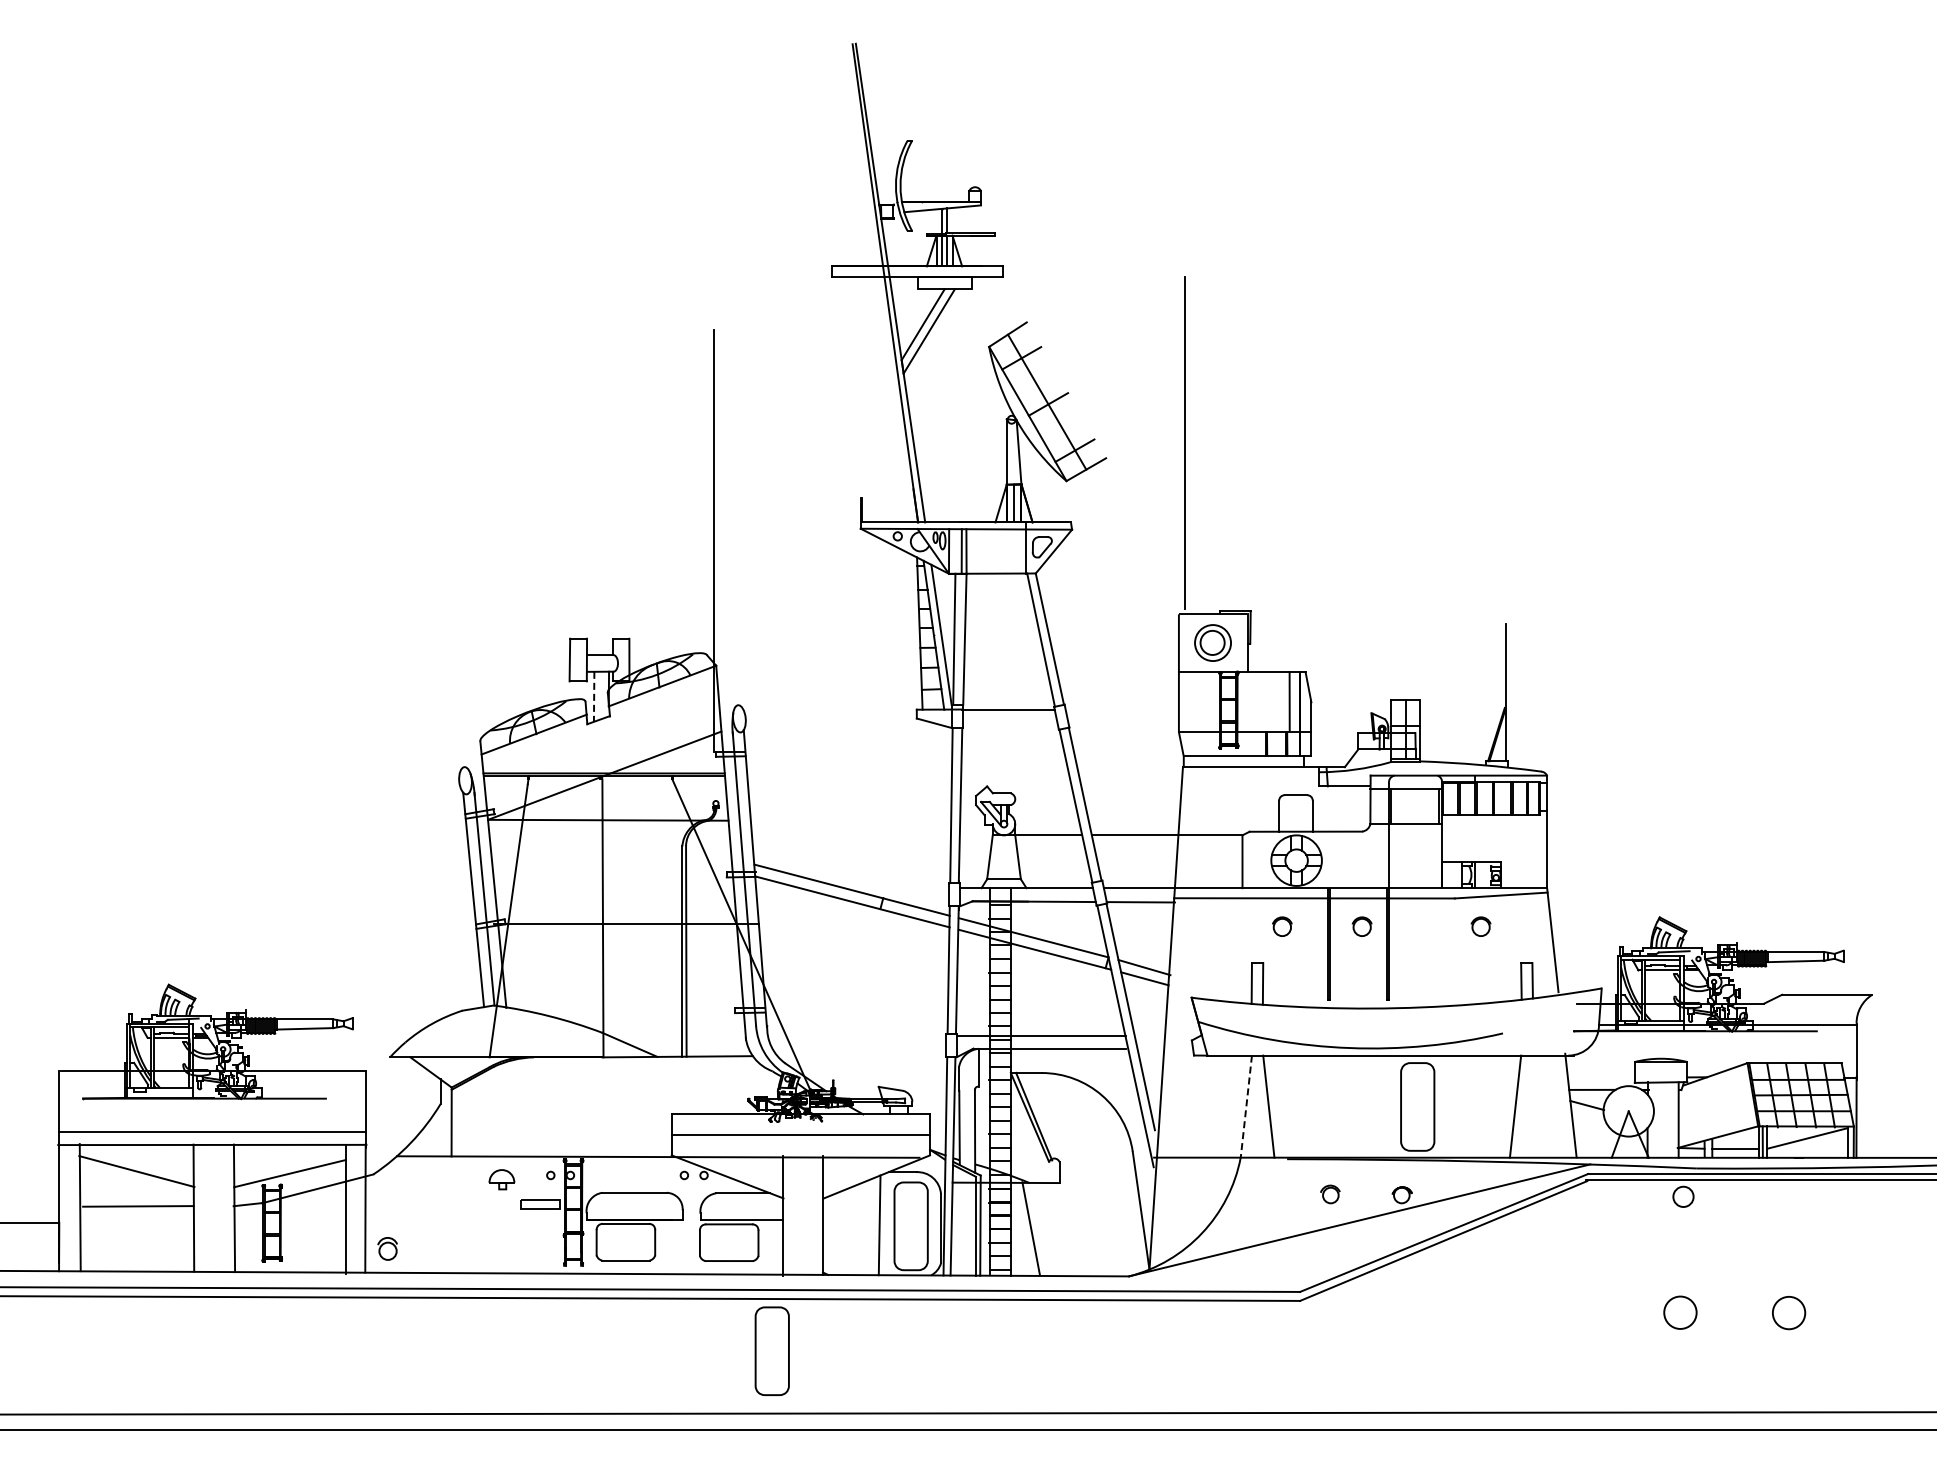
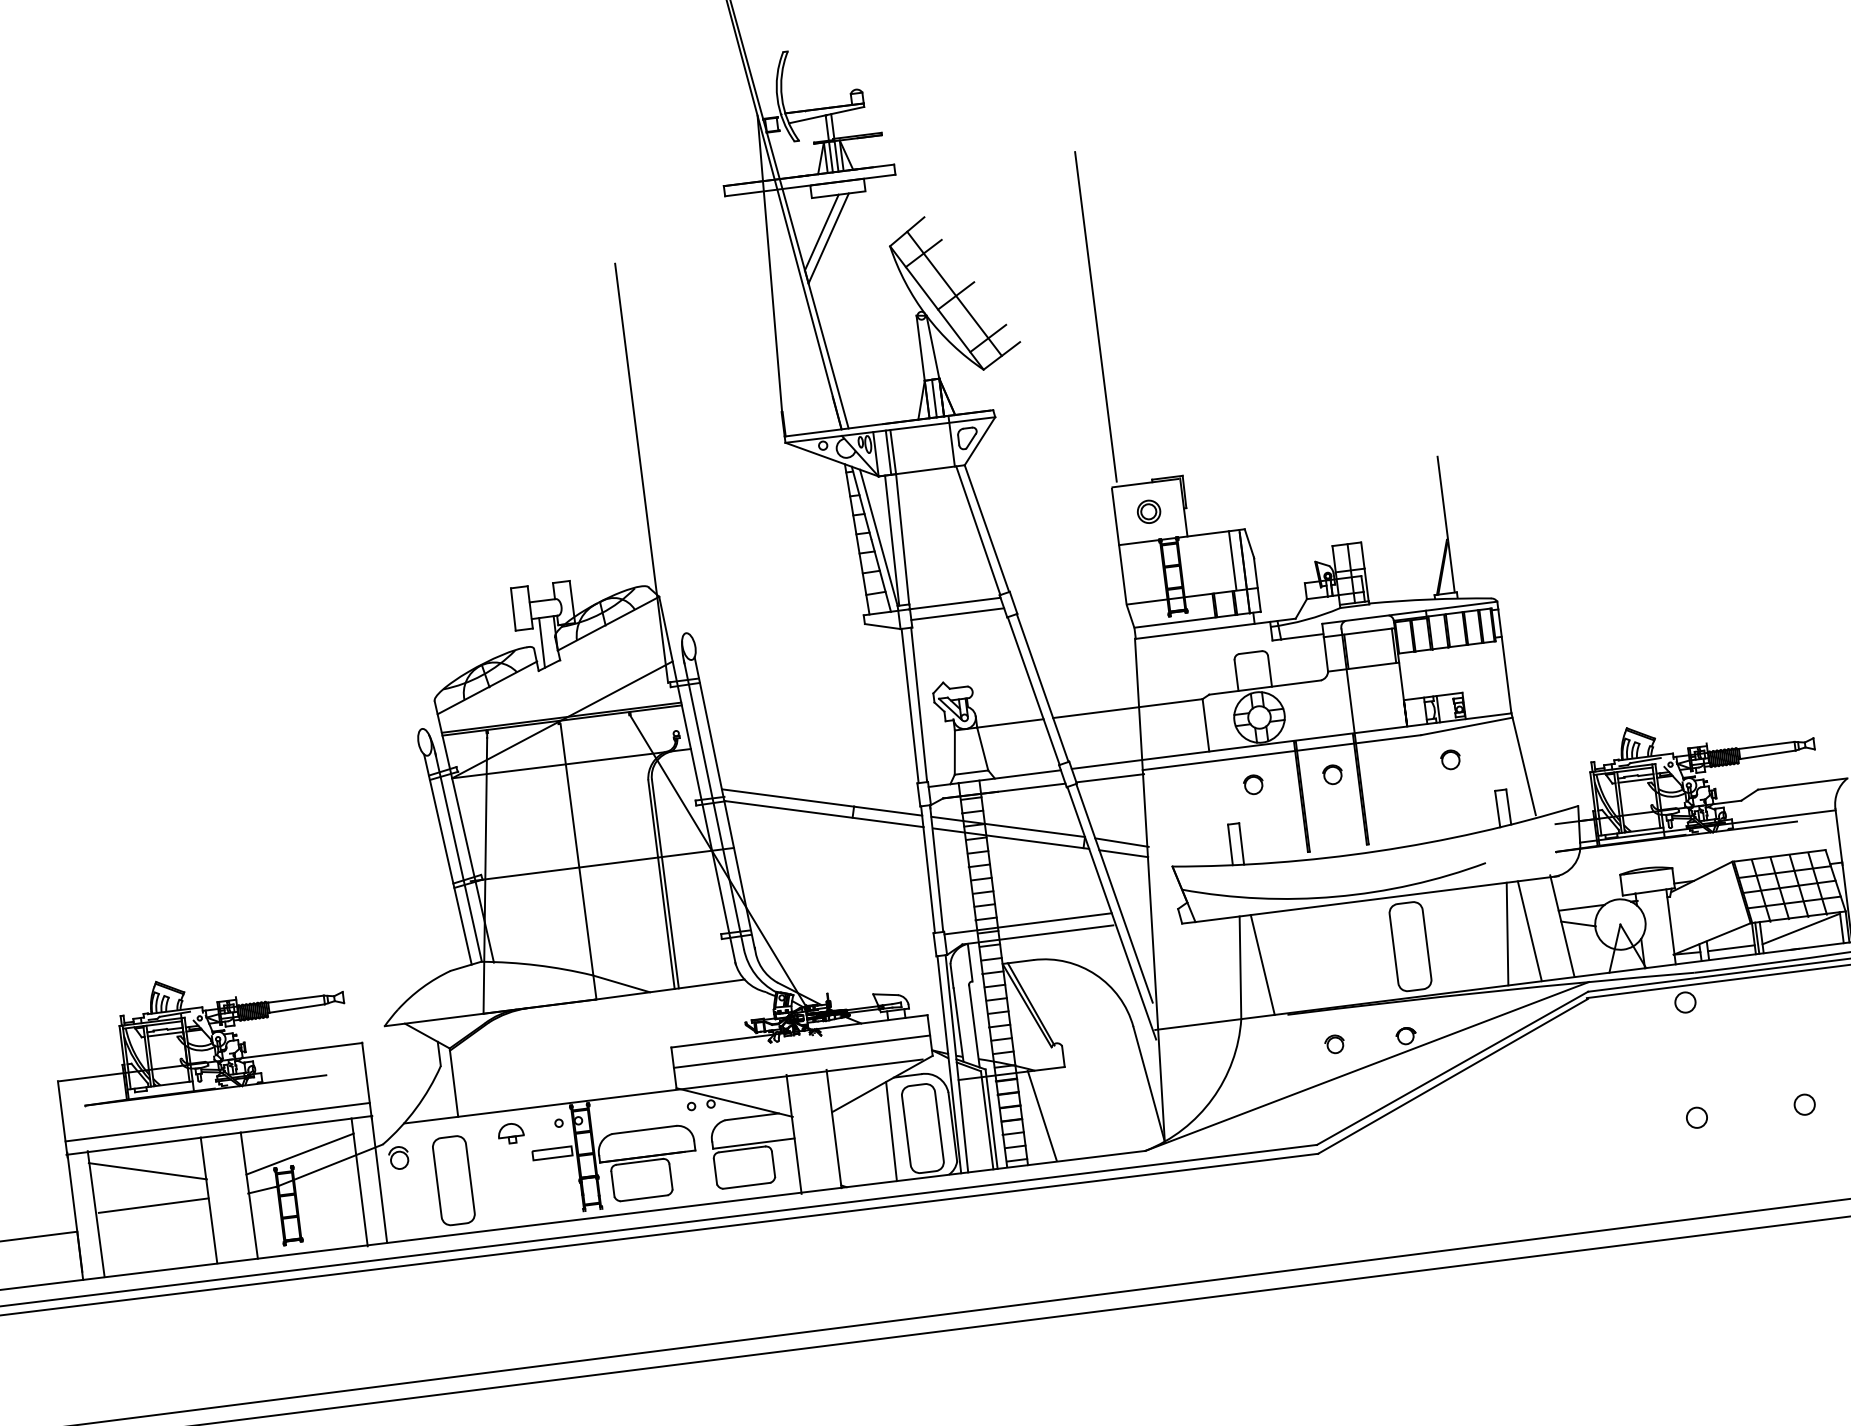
line: (867, 348) -> (769, 263), added
part: (1212, 642) -> (1148, 511), size x0.62
line: (594, 696) -> (542, 642), dashed -> solid
line: (1009, 720) -> (957, 614), added
line: (1537, 1106) -> (1529, 931), added
line: (1246, 1107) -> (1240, 968), dashed -> solid
part: (387, 1248) -> (398, 1157), moved
circle: (1680, 1312) -> (1696, 1117), size x0.62
circle: (1788, 1313) -> (1804, 1105), size x0.62
part: (771, 1350) -> (452, 1180), moved

